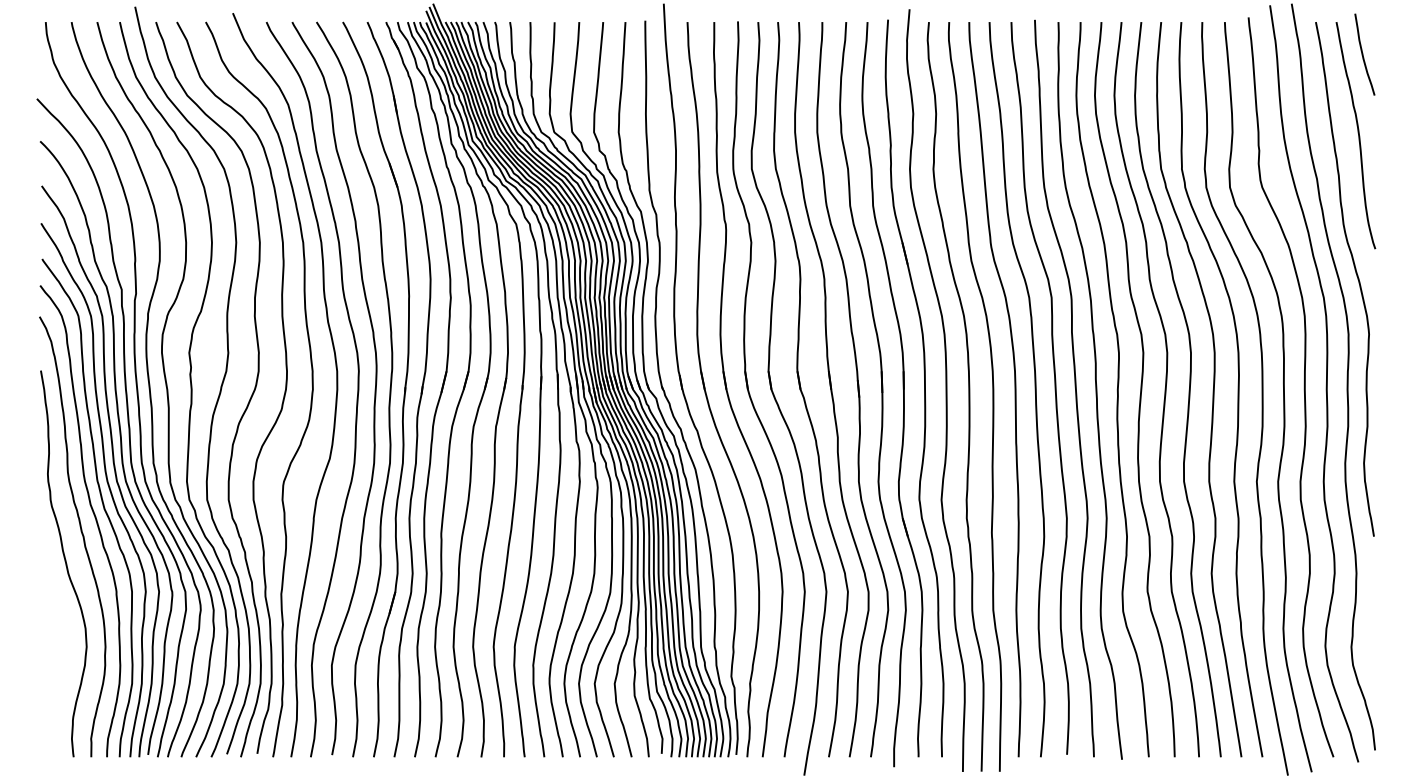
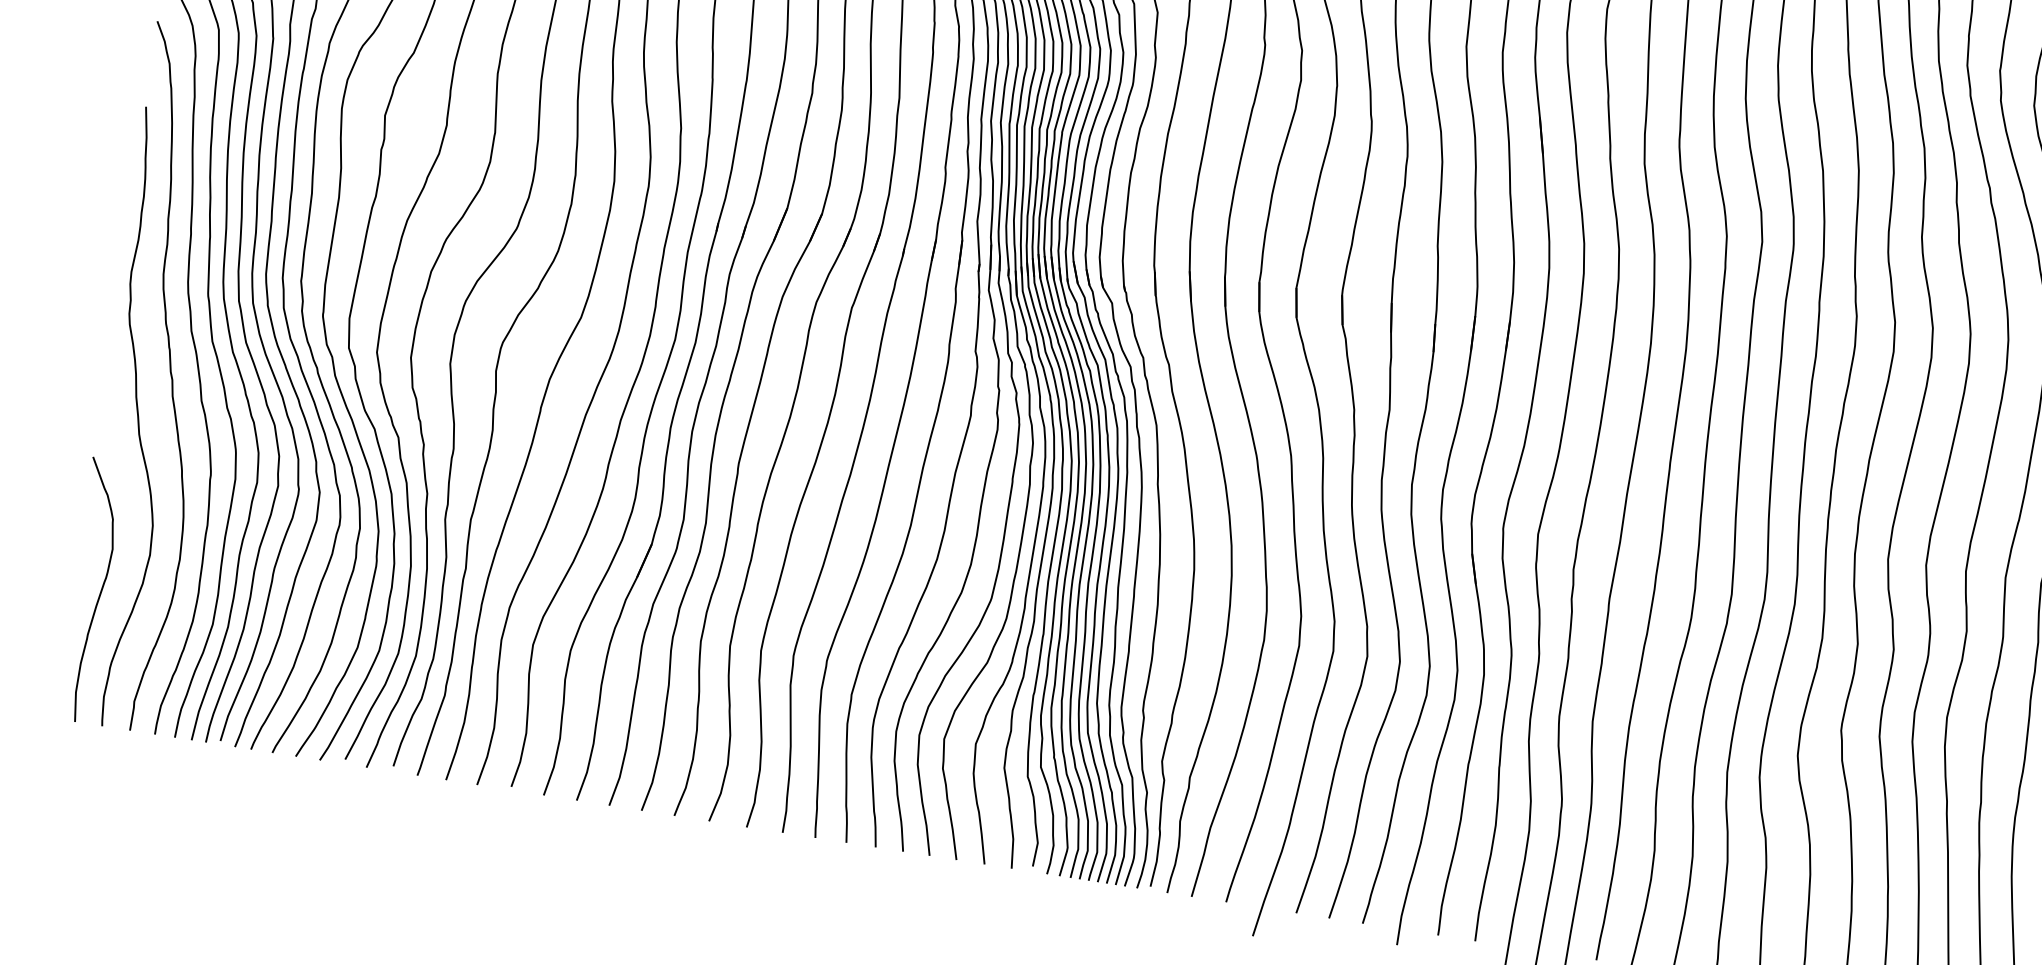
curve: (58, 676) -> (98, 594), added

